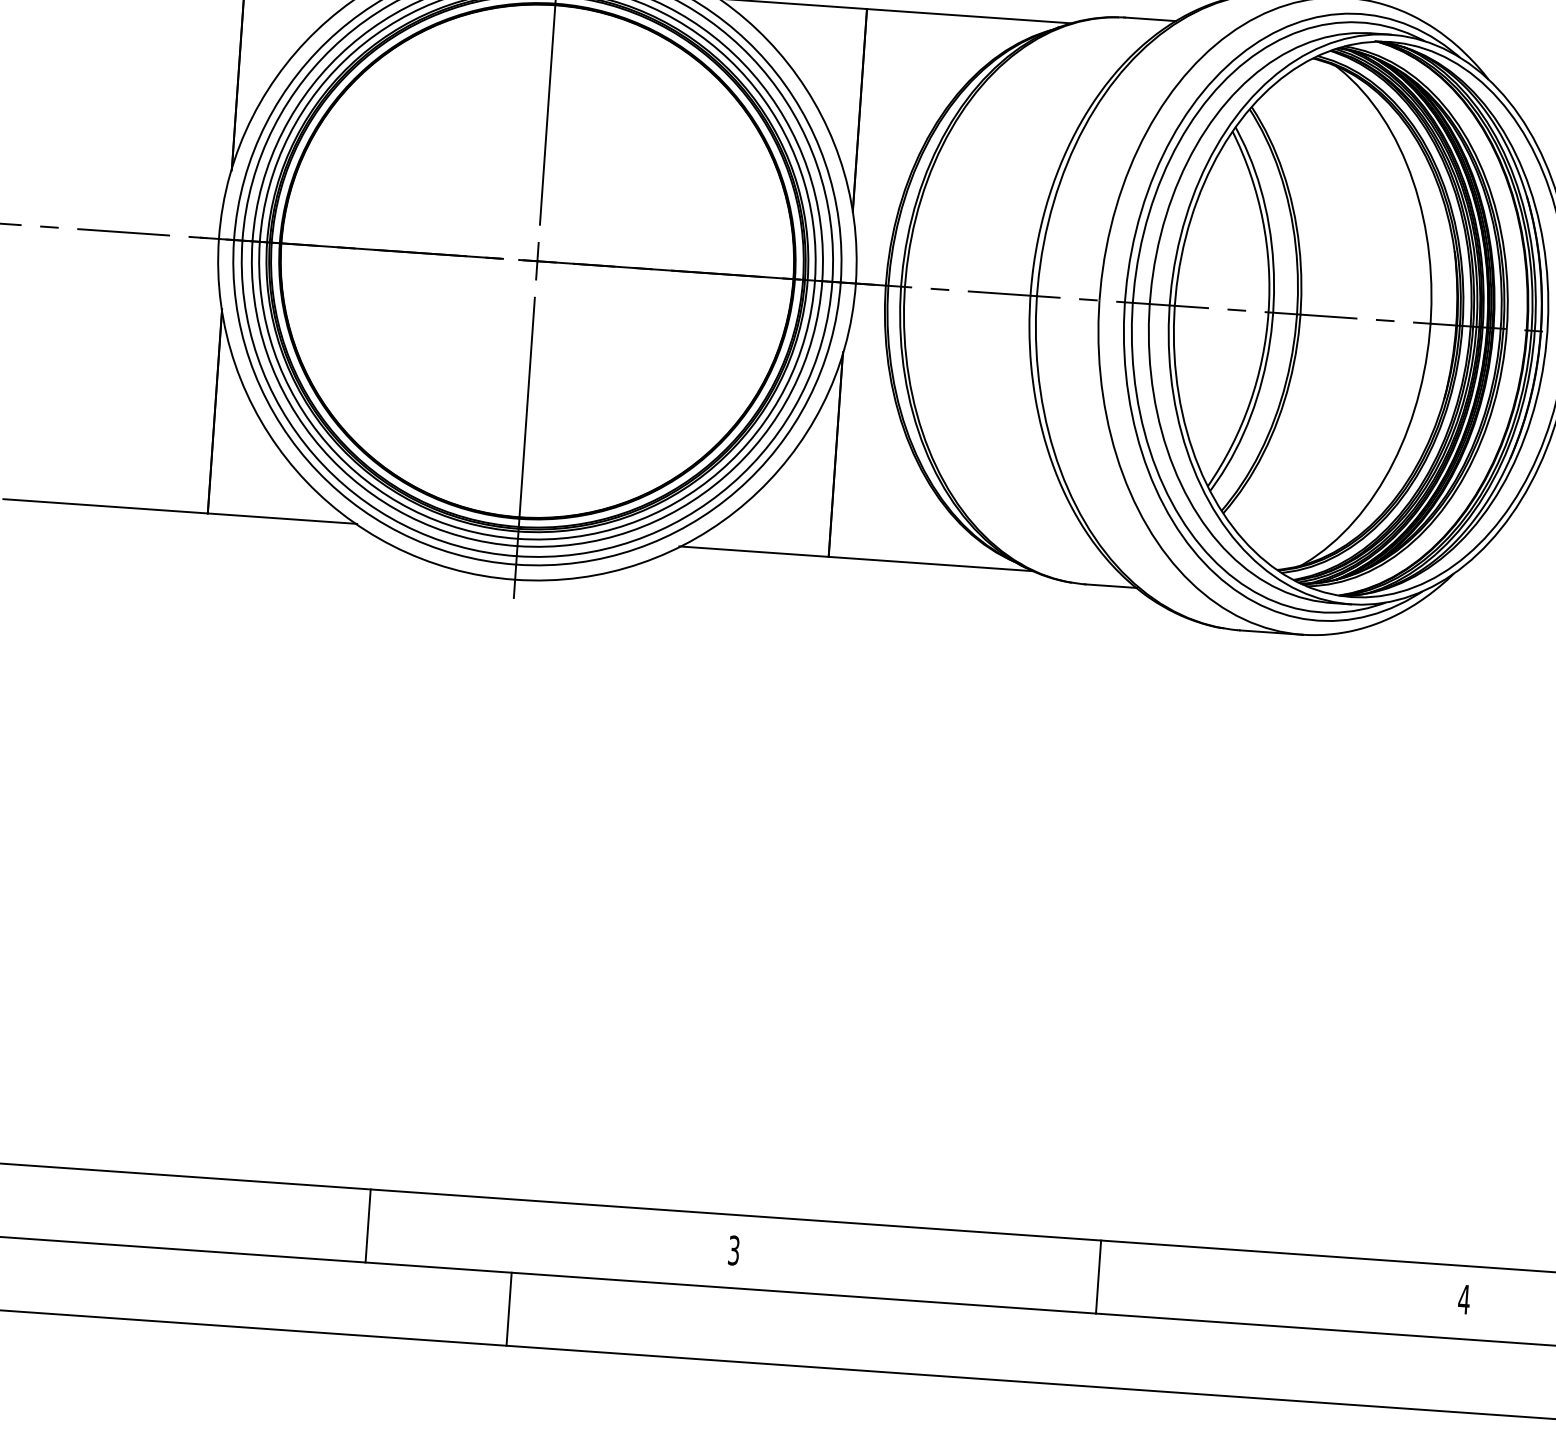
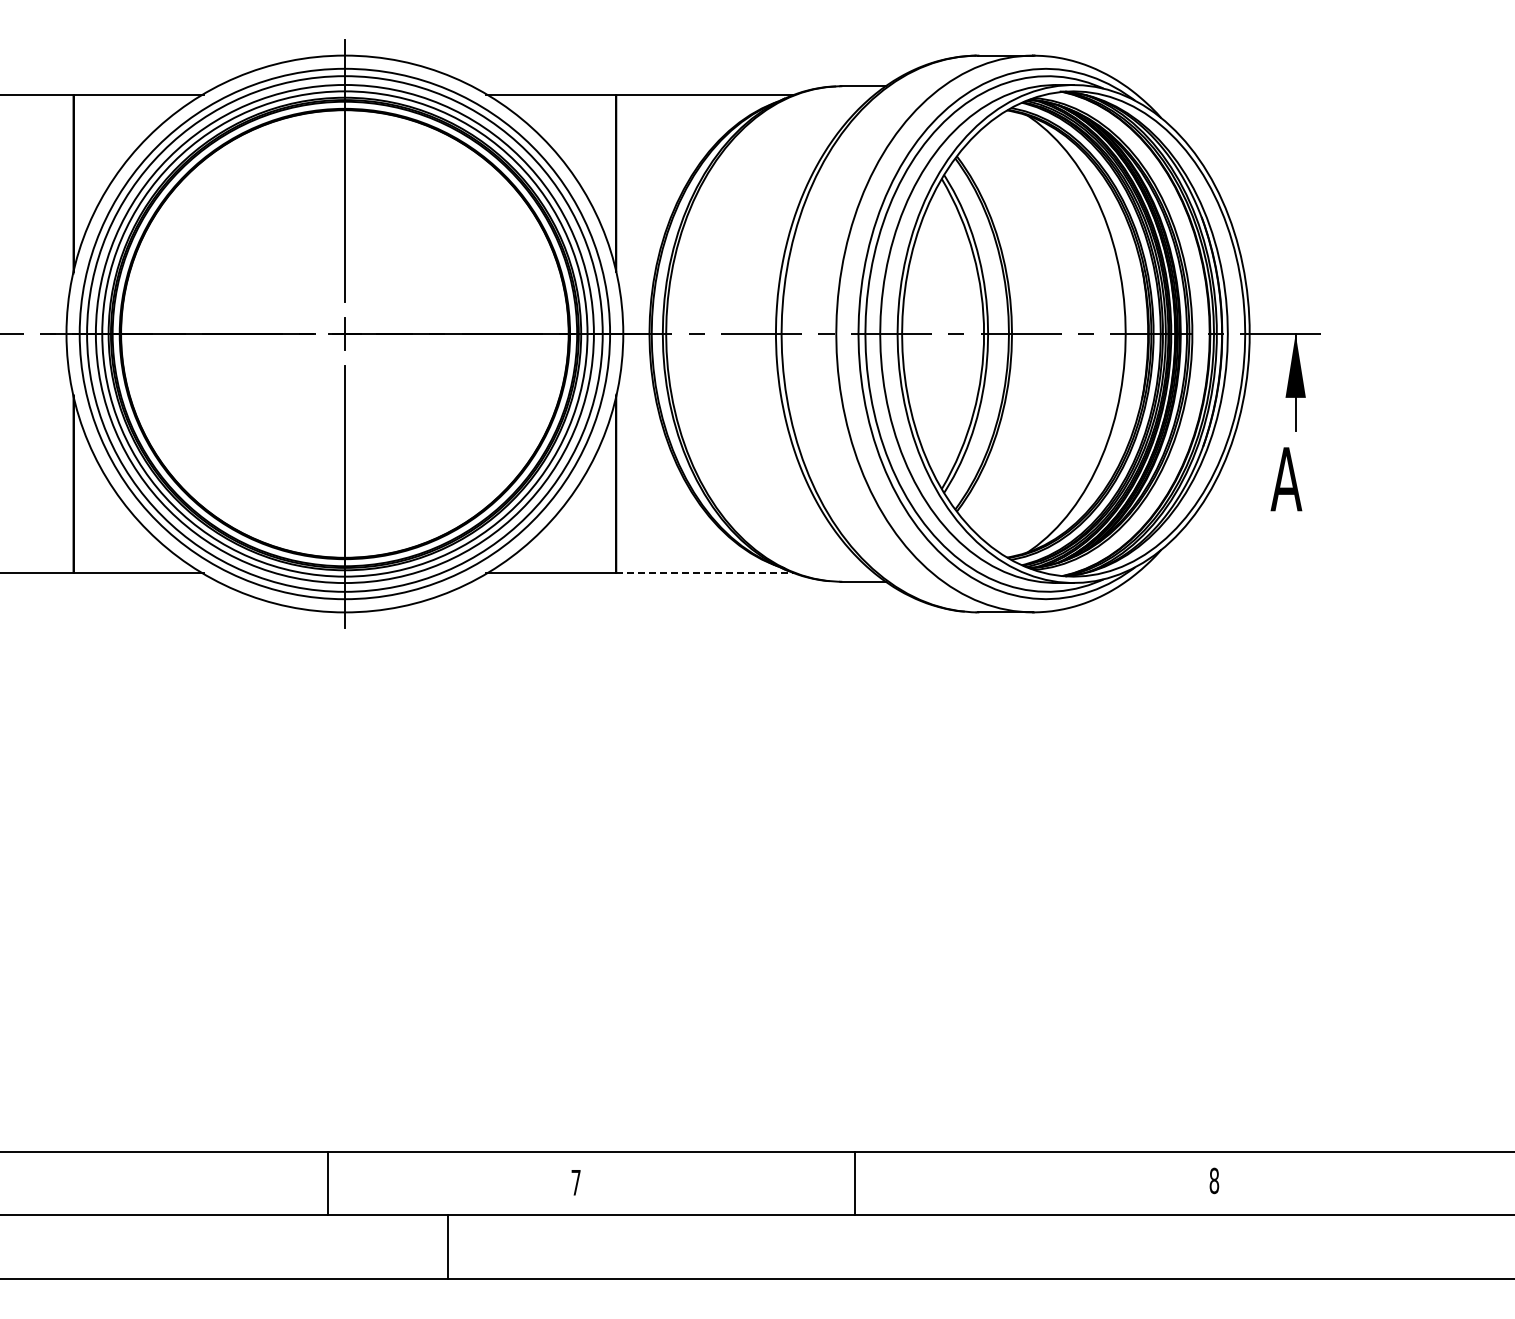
line: (931, 564) -> (706, 573), solid -> dashed
line: (368, 1225) -> (328, 1183), moved
text: (733, 1250) -> (575, 1182), 3 -> 7
line: (1098, 1276) -> (854, 1183), moved
text: (1464, 1299) -> (1214, 1180), 4 -> 8
line: (509, 1309) -> (448, 1247), moved

